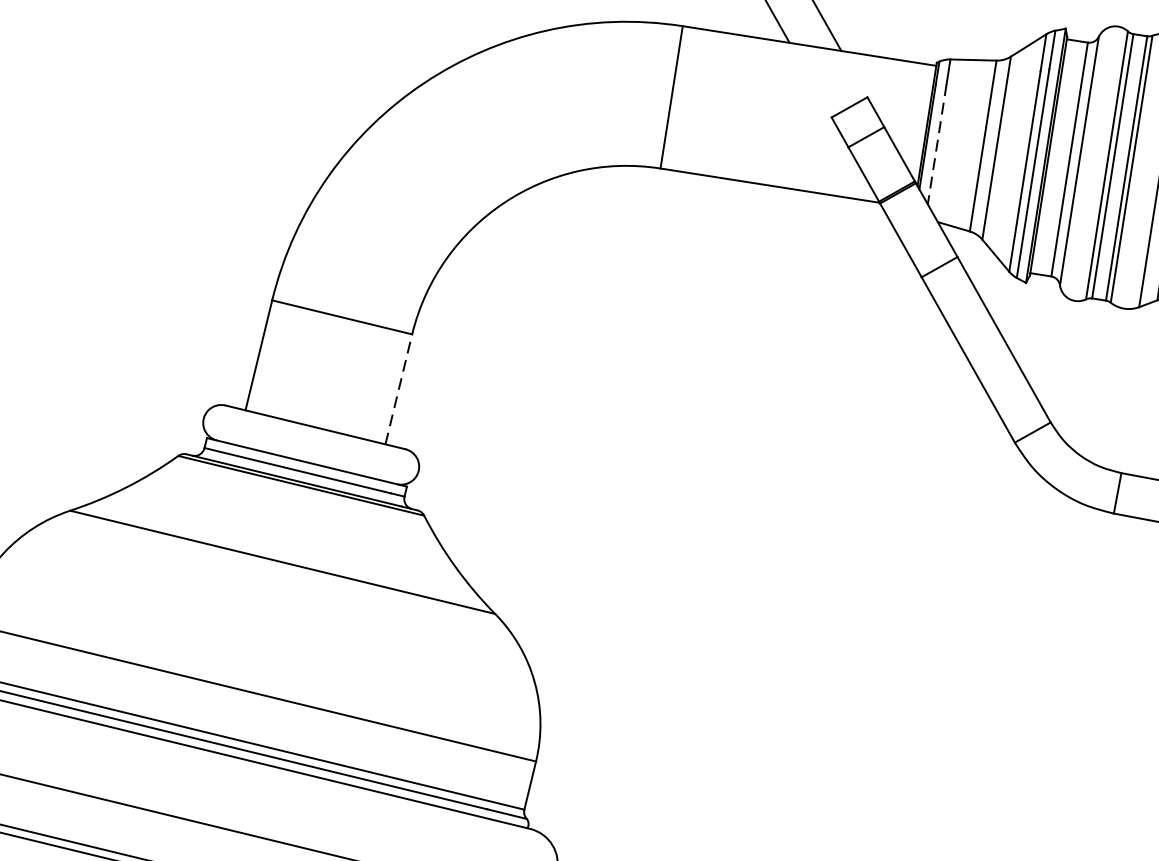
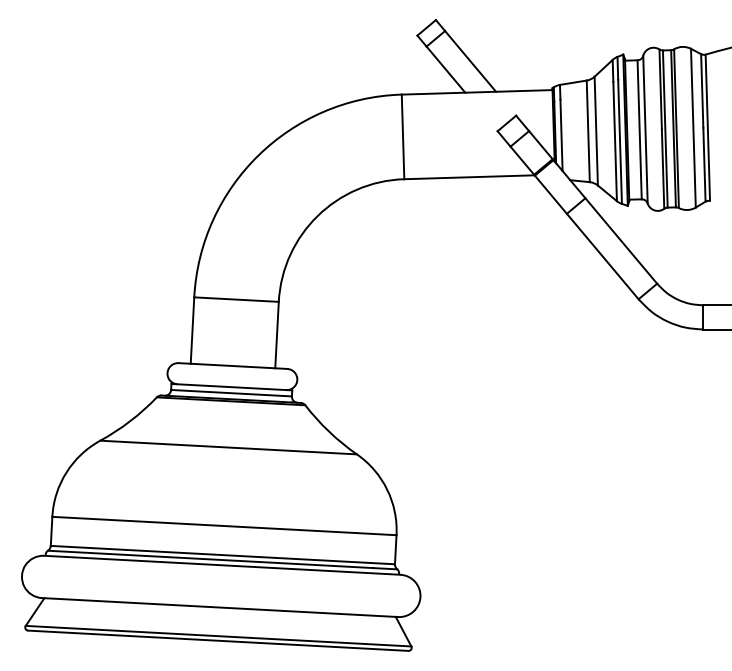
line: (937, 144) -> (561, 135), dashed -> solid
line: (399, 388) -> (277, 334), dashed -> solid

